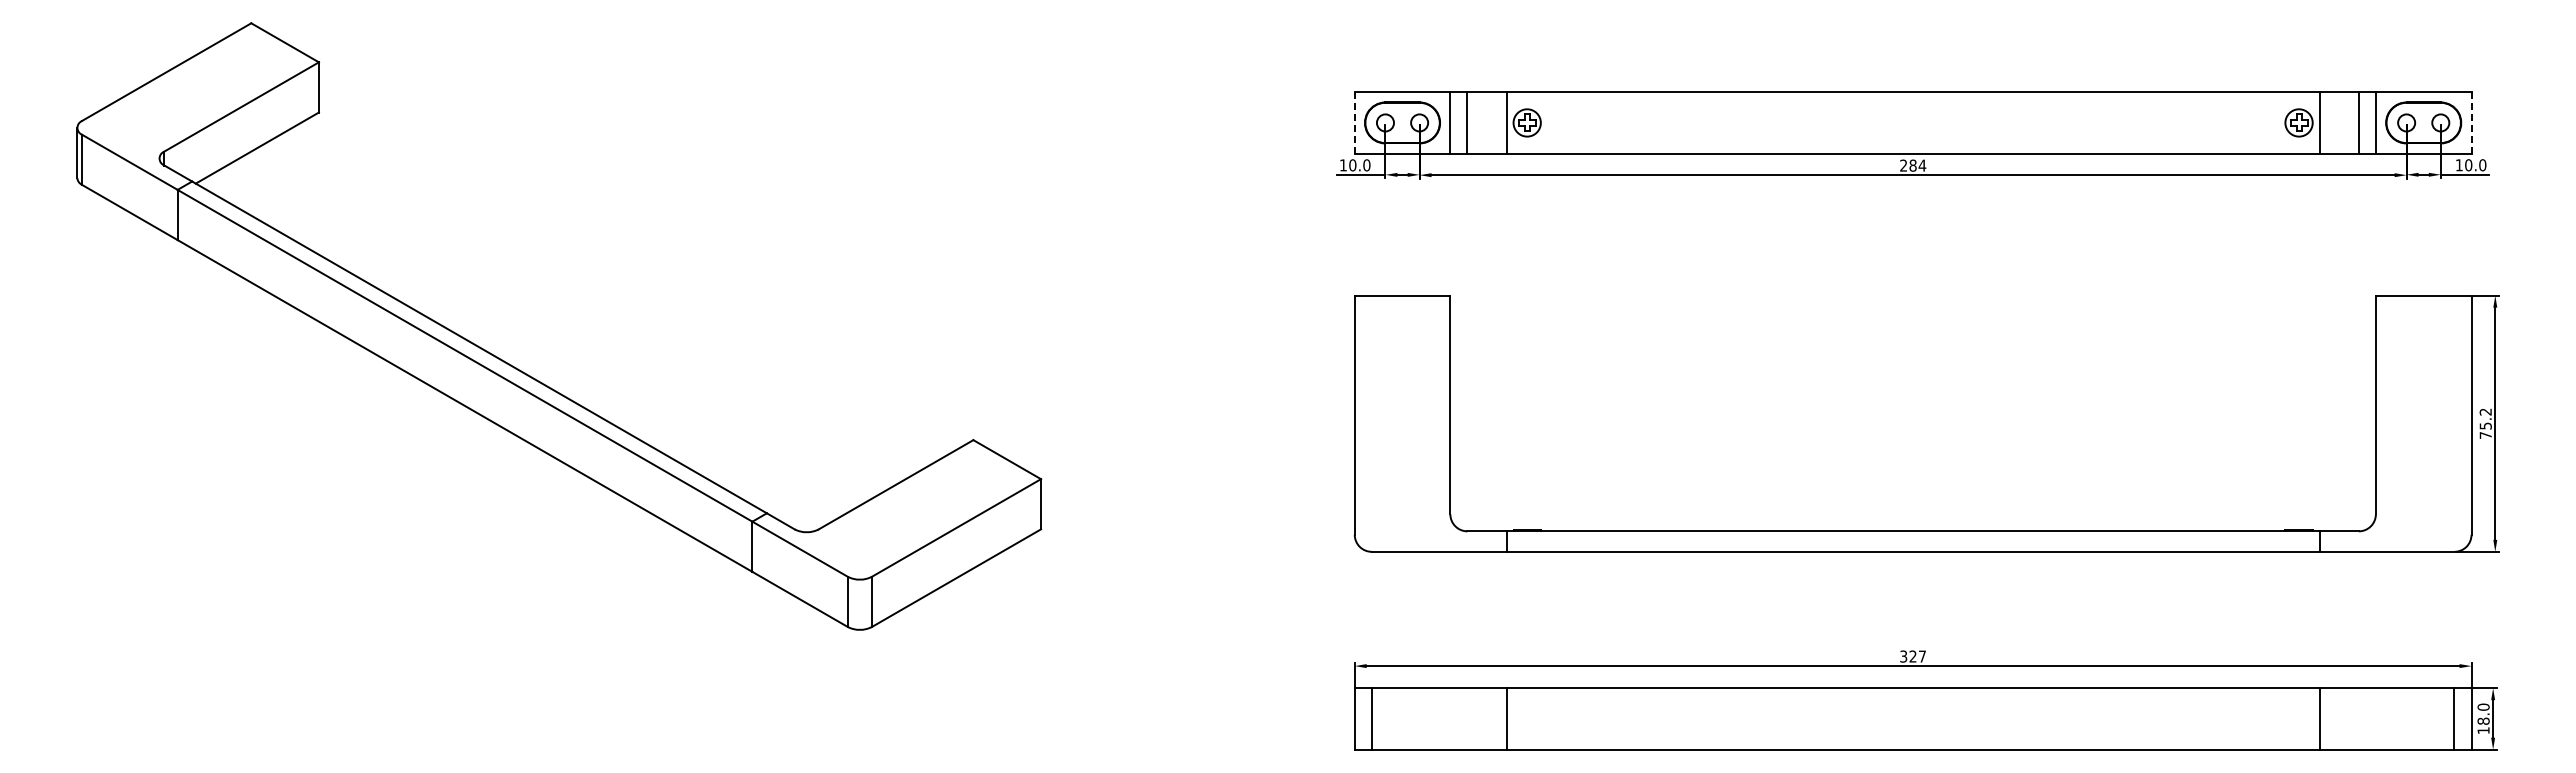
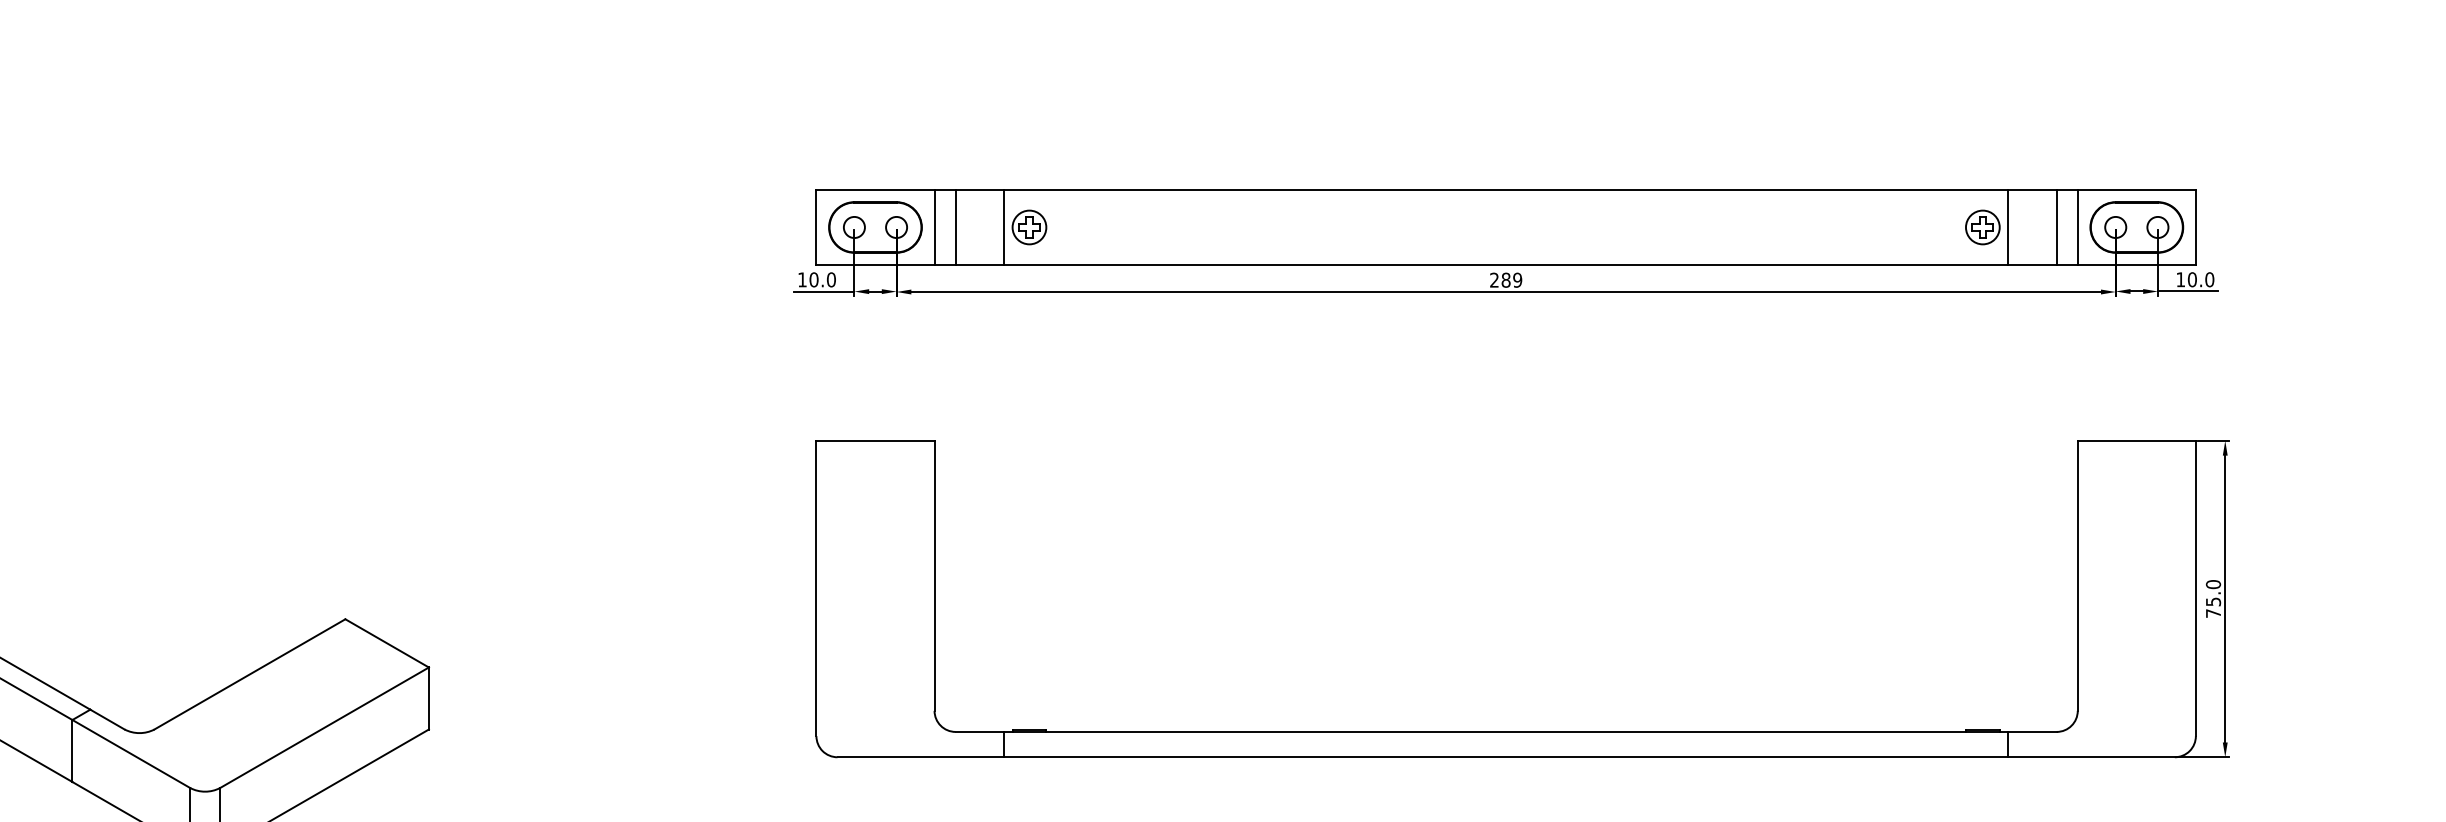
line: (1354, 122) -> (816, 226), dashed -> solid
line: (2471, 122) -> (2195, 226), dashed -> solid
text: (1922, 165) -> (1517, 280), 284 -> 289
text: (2485, 411) -> (2213, 583), 75.2 -> 75.0

